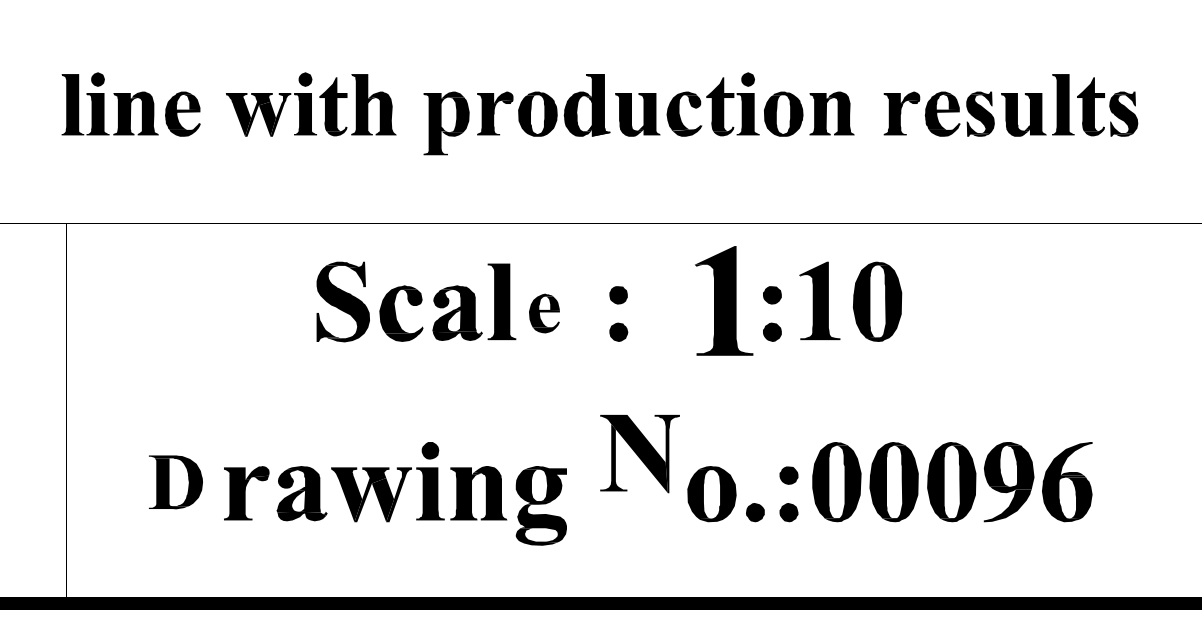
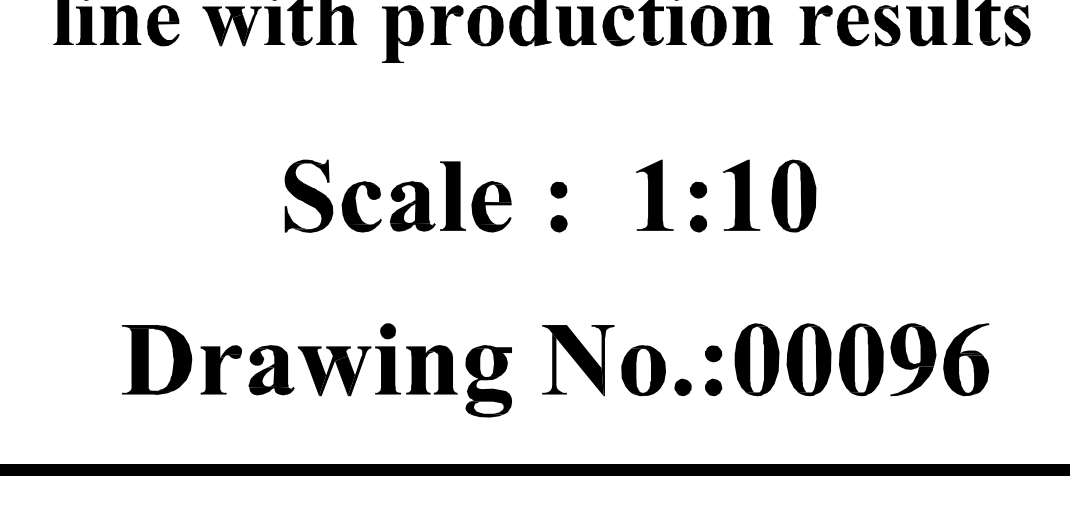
part: (723, 300) -> (654, 194), size x0.71
part: (544, 313) -> (491, 206), size x1.43
part: (639, 454) -> (577, 361), moved
part: (175, 482) -> (156, 360), size x1.43

